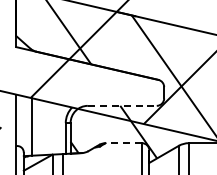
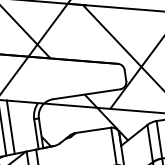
line: (122, 105) -> (86, 93), dashed -> solid
line: (41, 127) -> (11, 126), added
line: (123, 143) -> (93, 130), dashed -> solid

